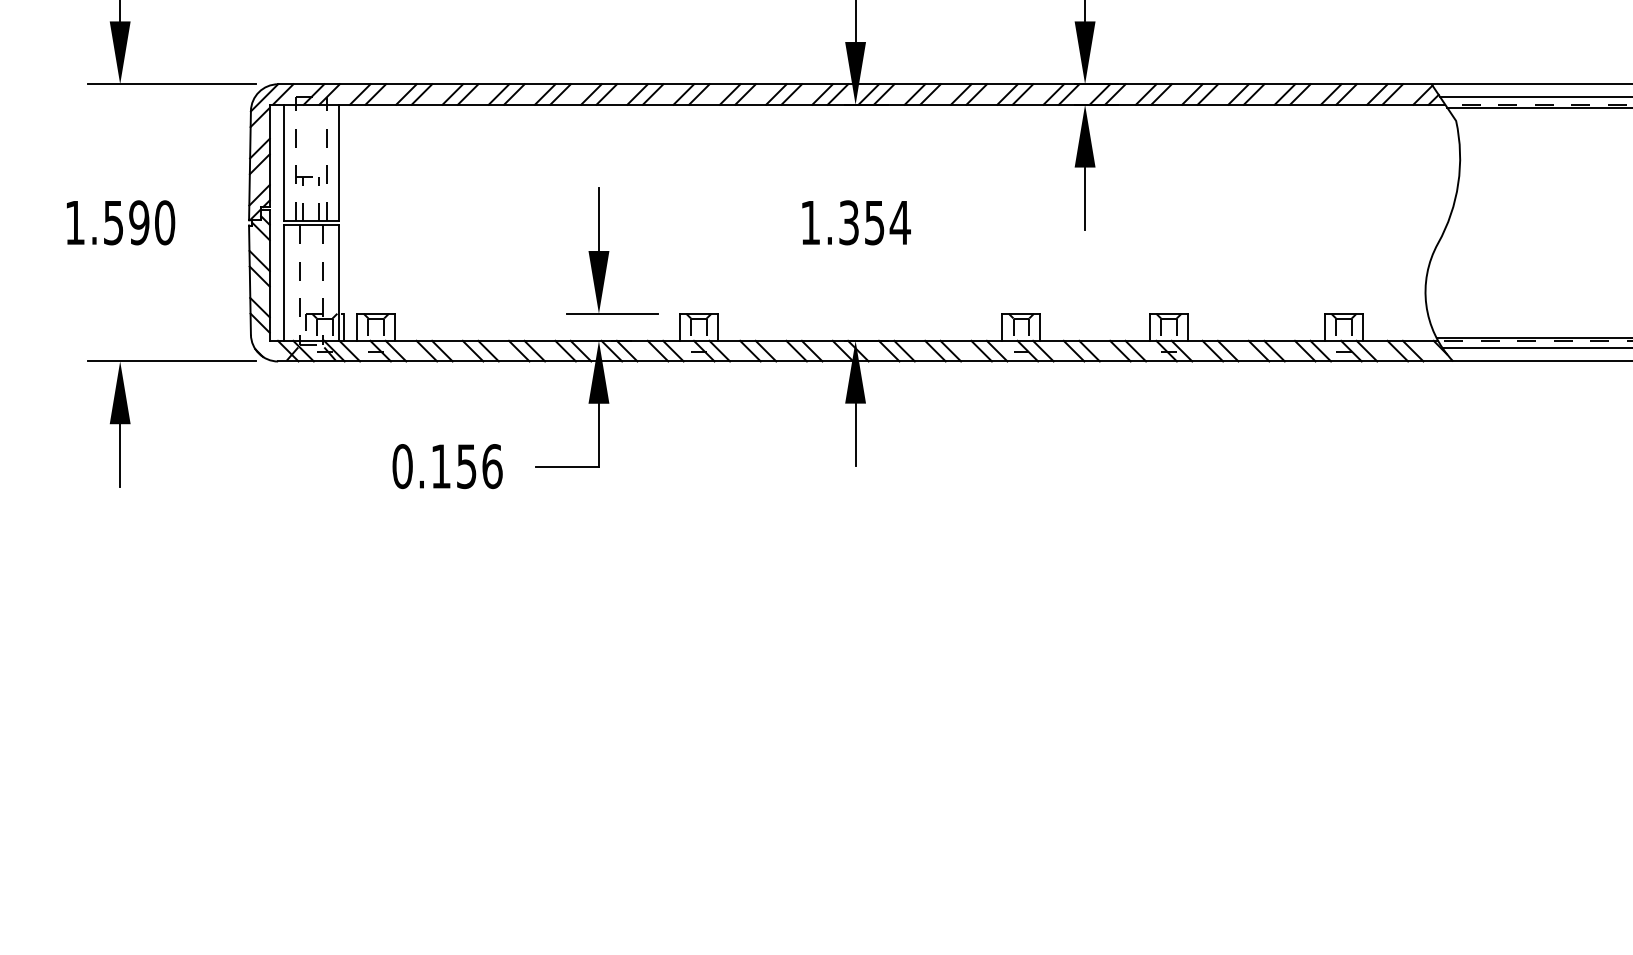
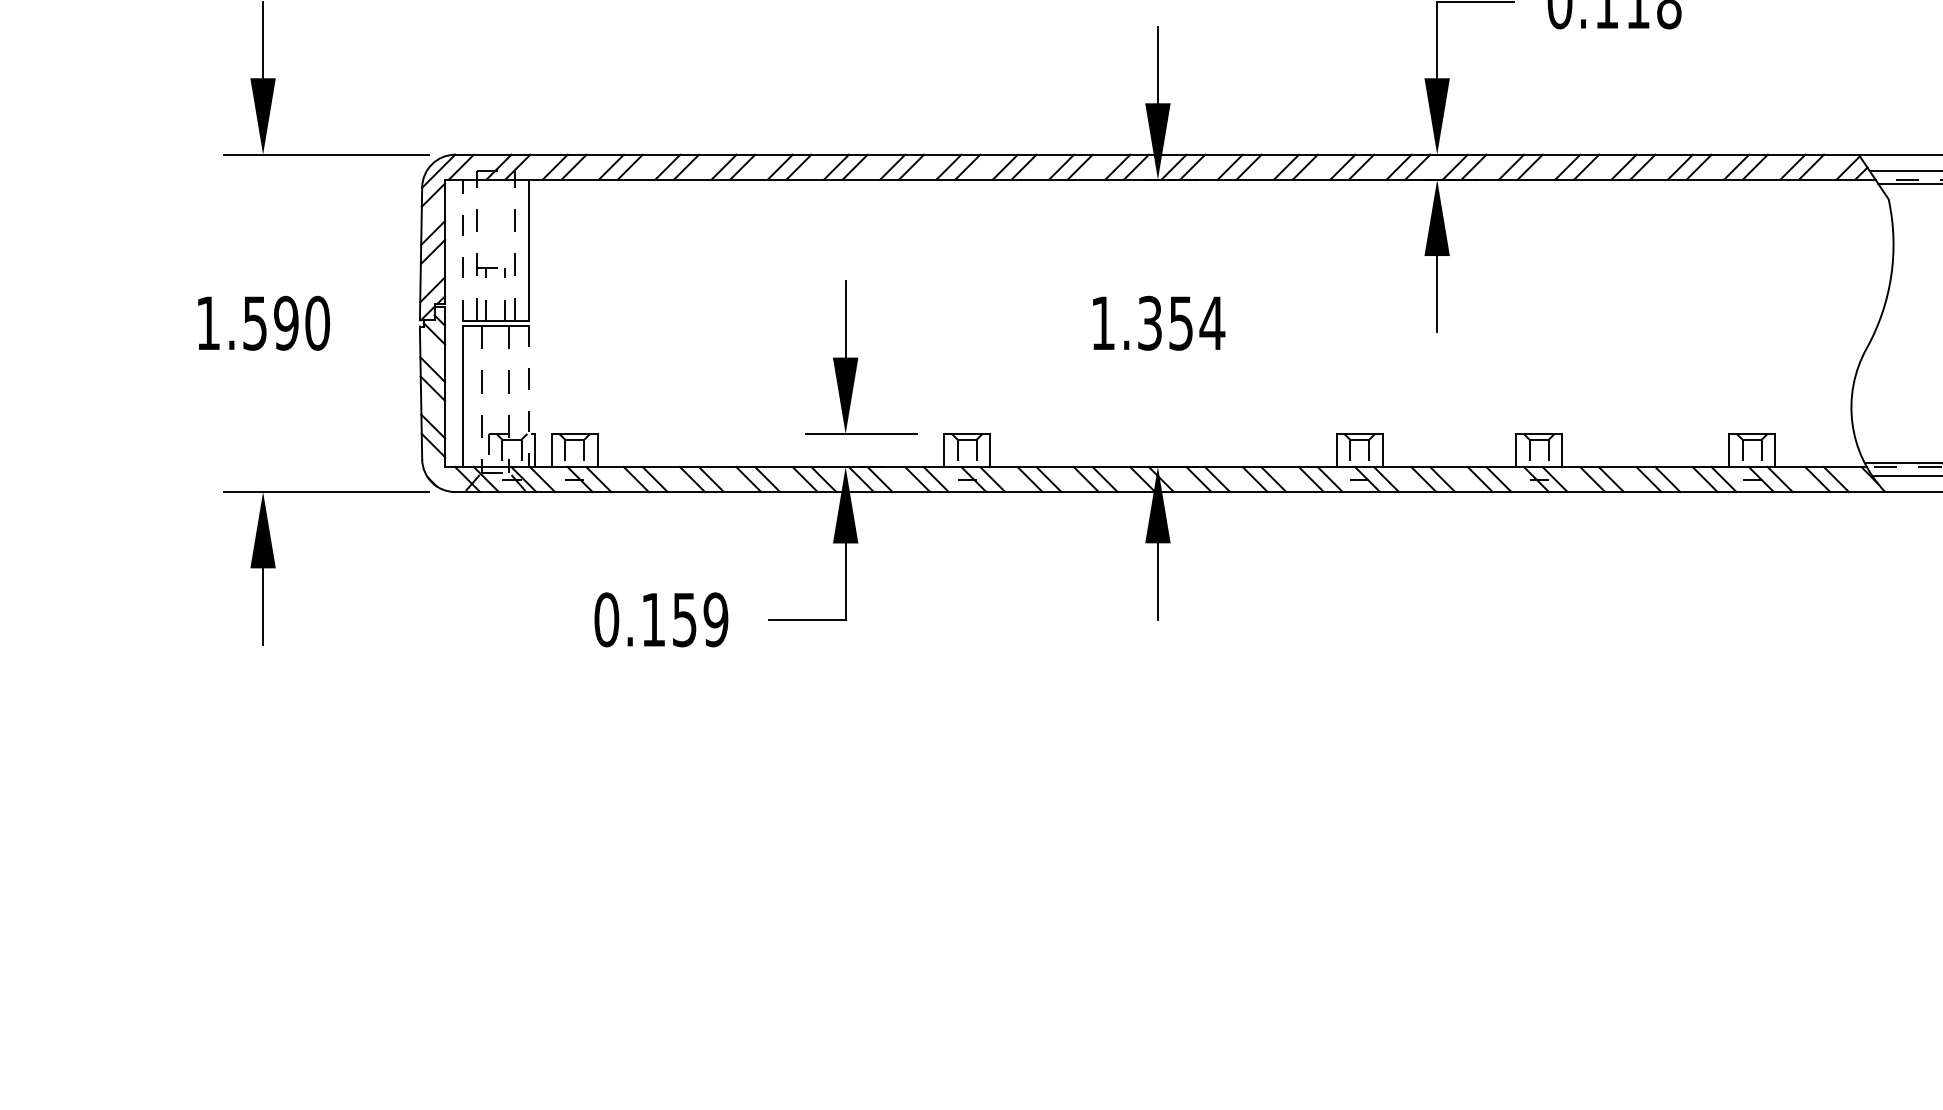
line: (284, 162) -> (463, 249), solid -> dashed
line: (338, 282) -> (528, 395), solid -> dashed
text: (492, 466) -> (716, 619), 0.156 -> 0.159

